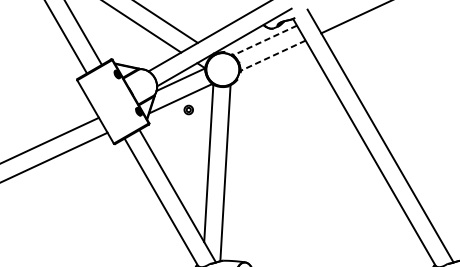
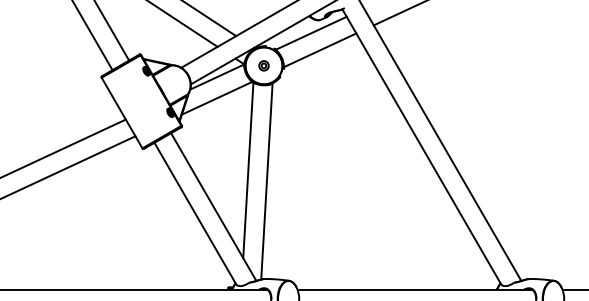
line: (264, 40) -> (310, 33), dashed -> solid
line: (272, 55) -> (319, 50), dashed -> solid
part: (188, 109) -> (263, 65), moved

